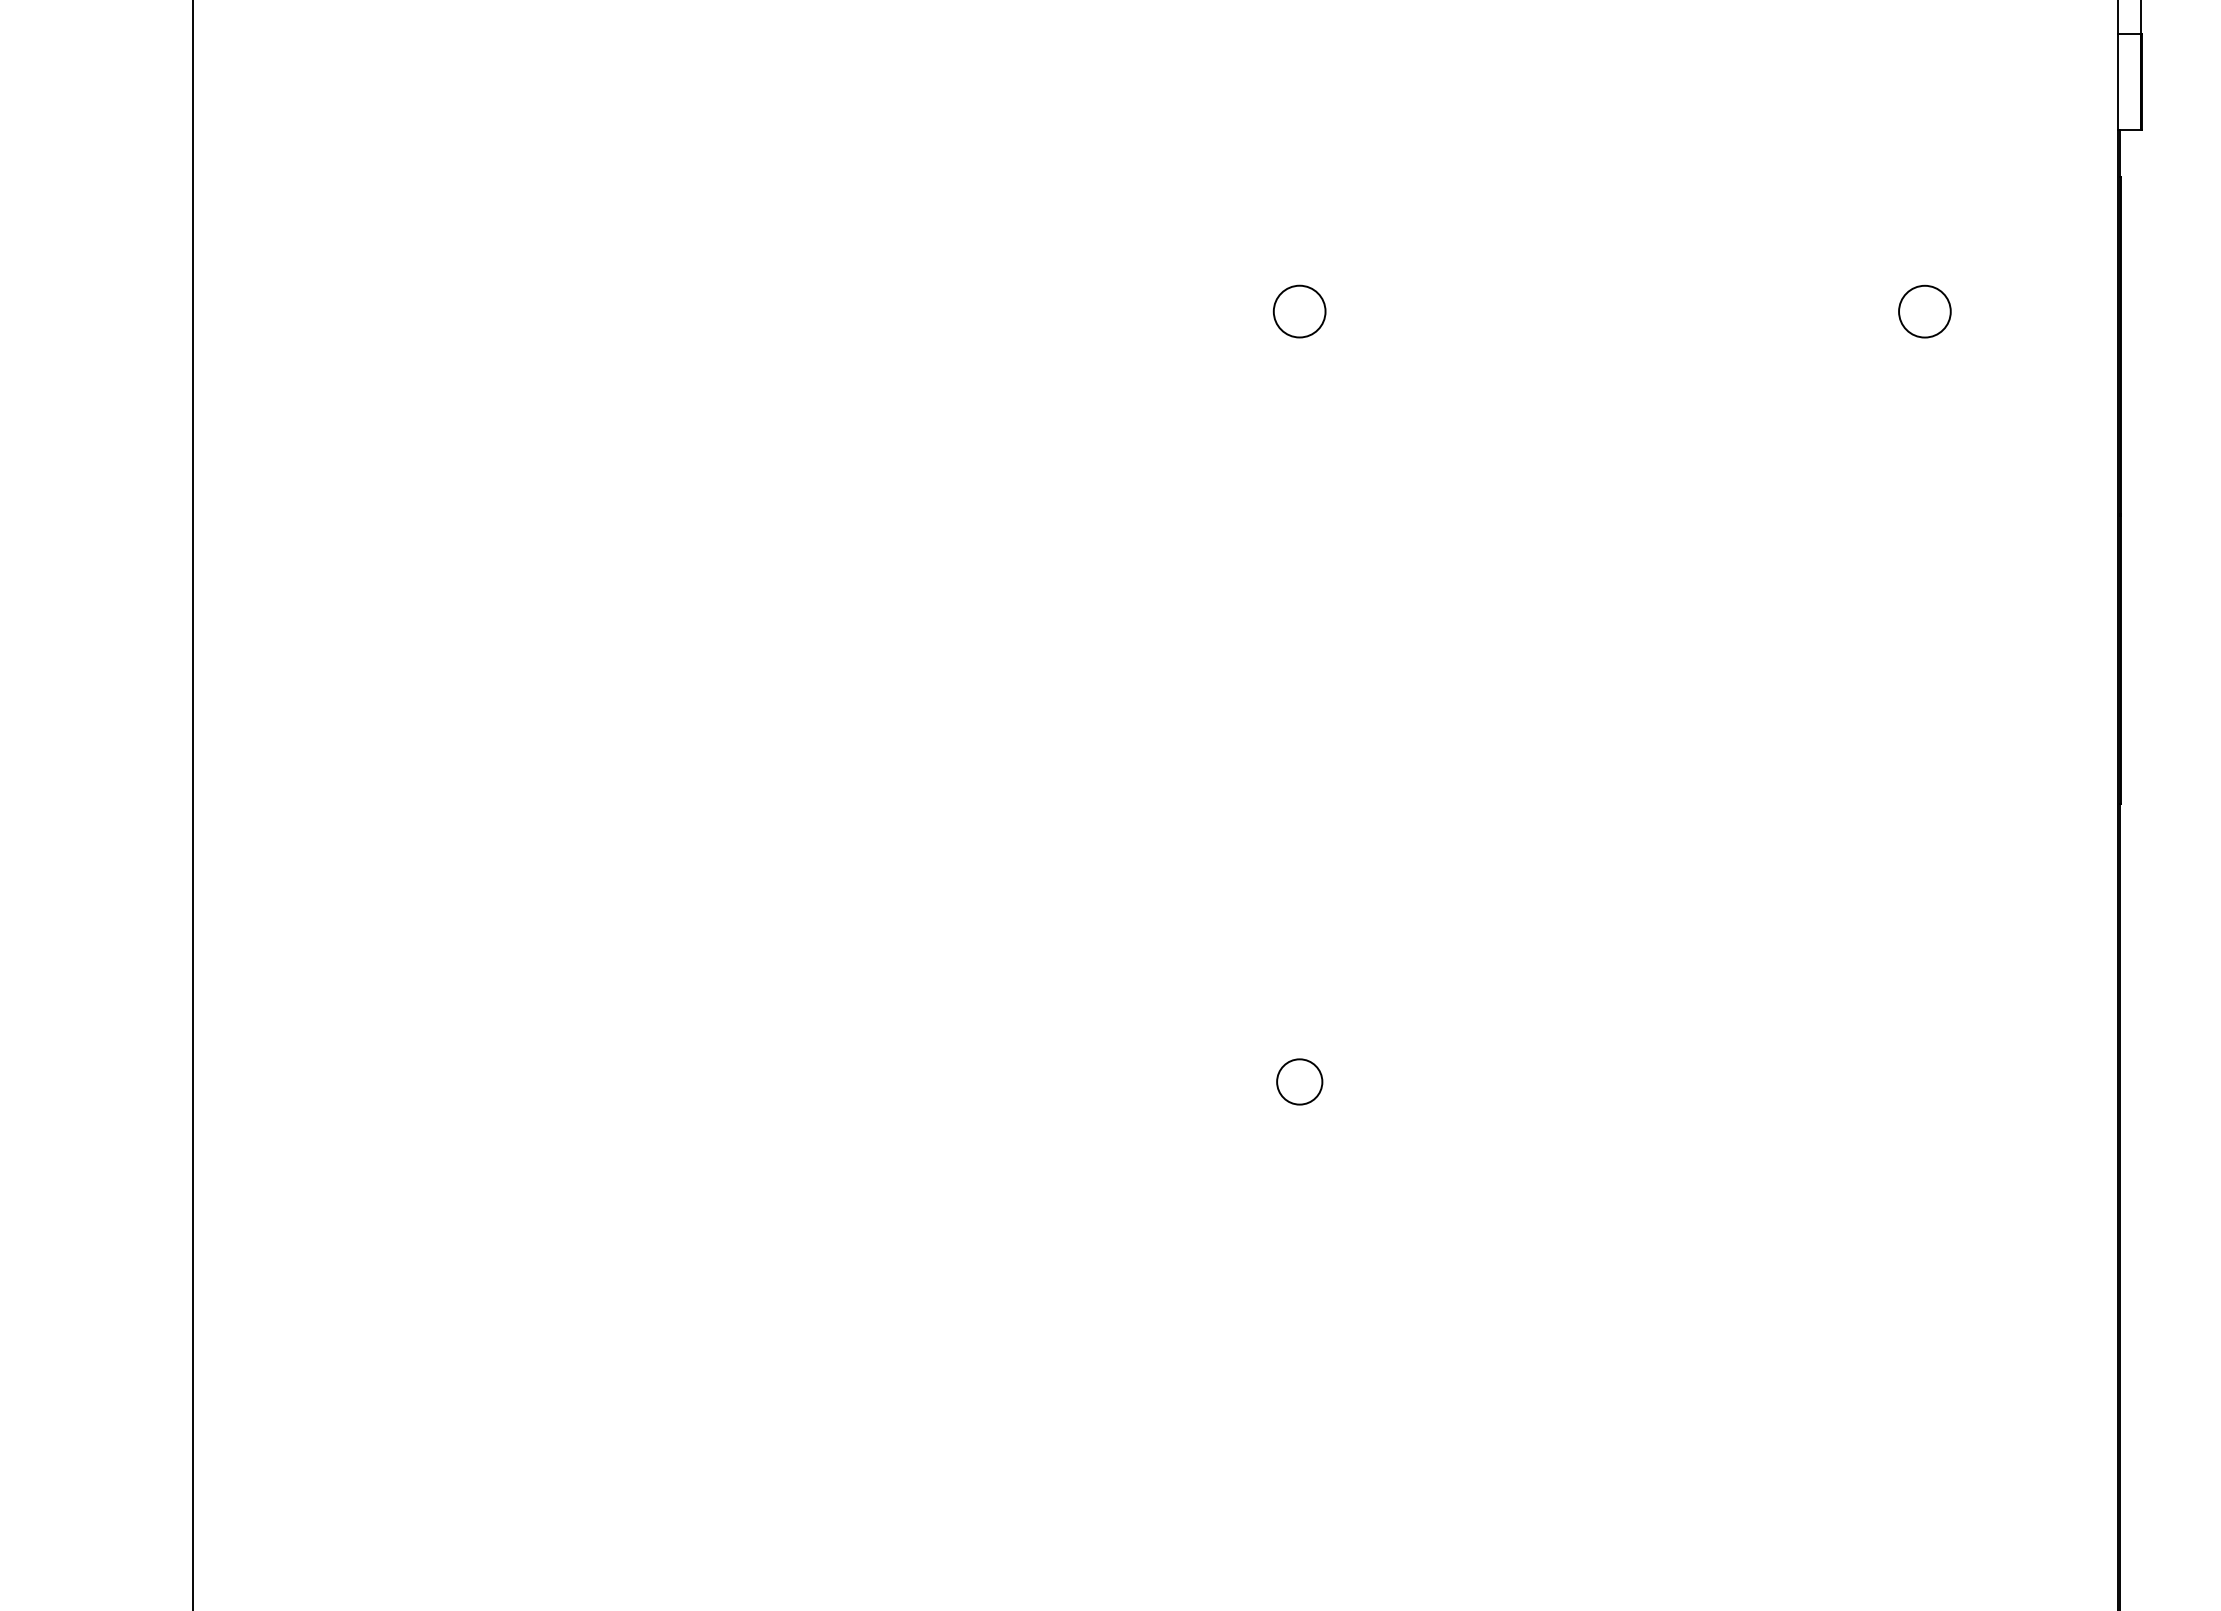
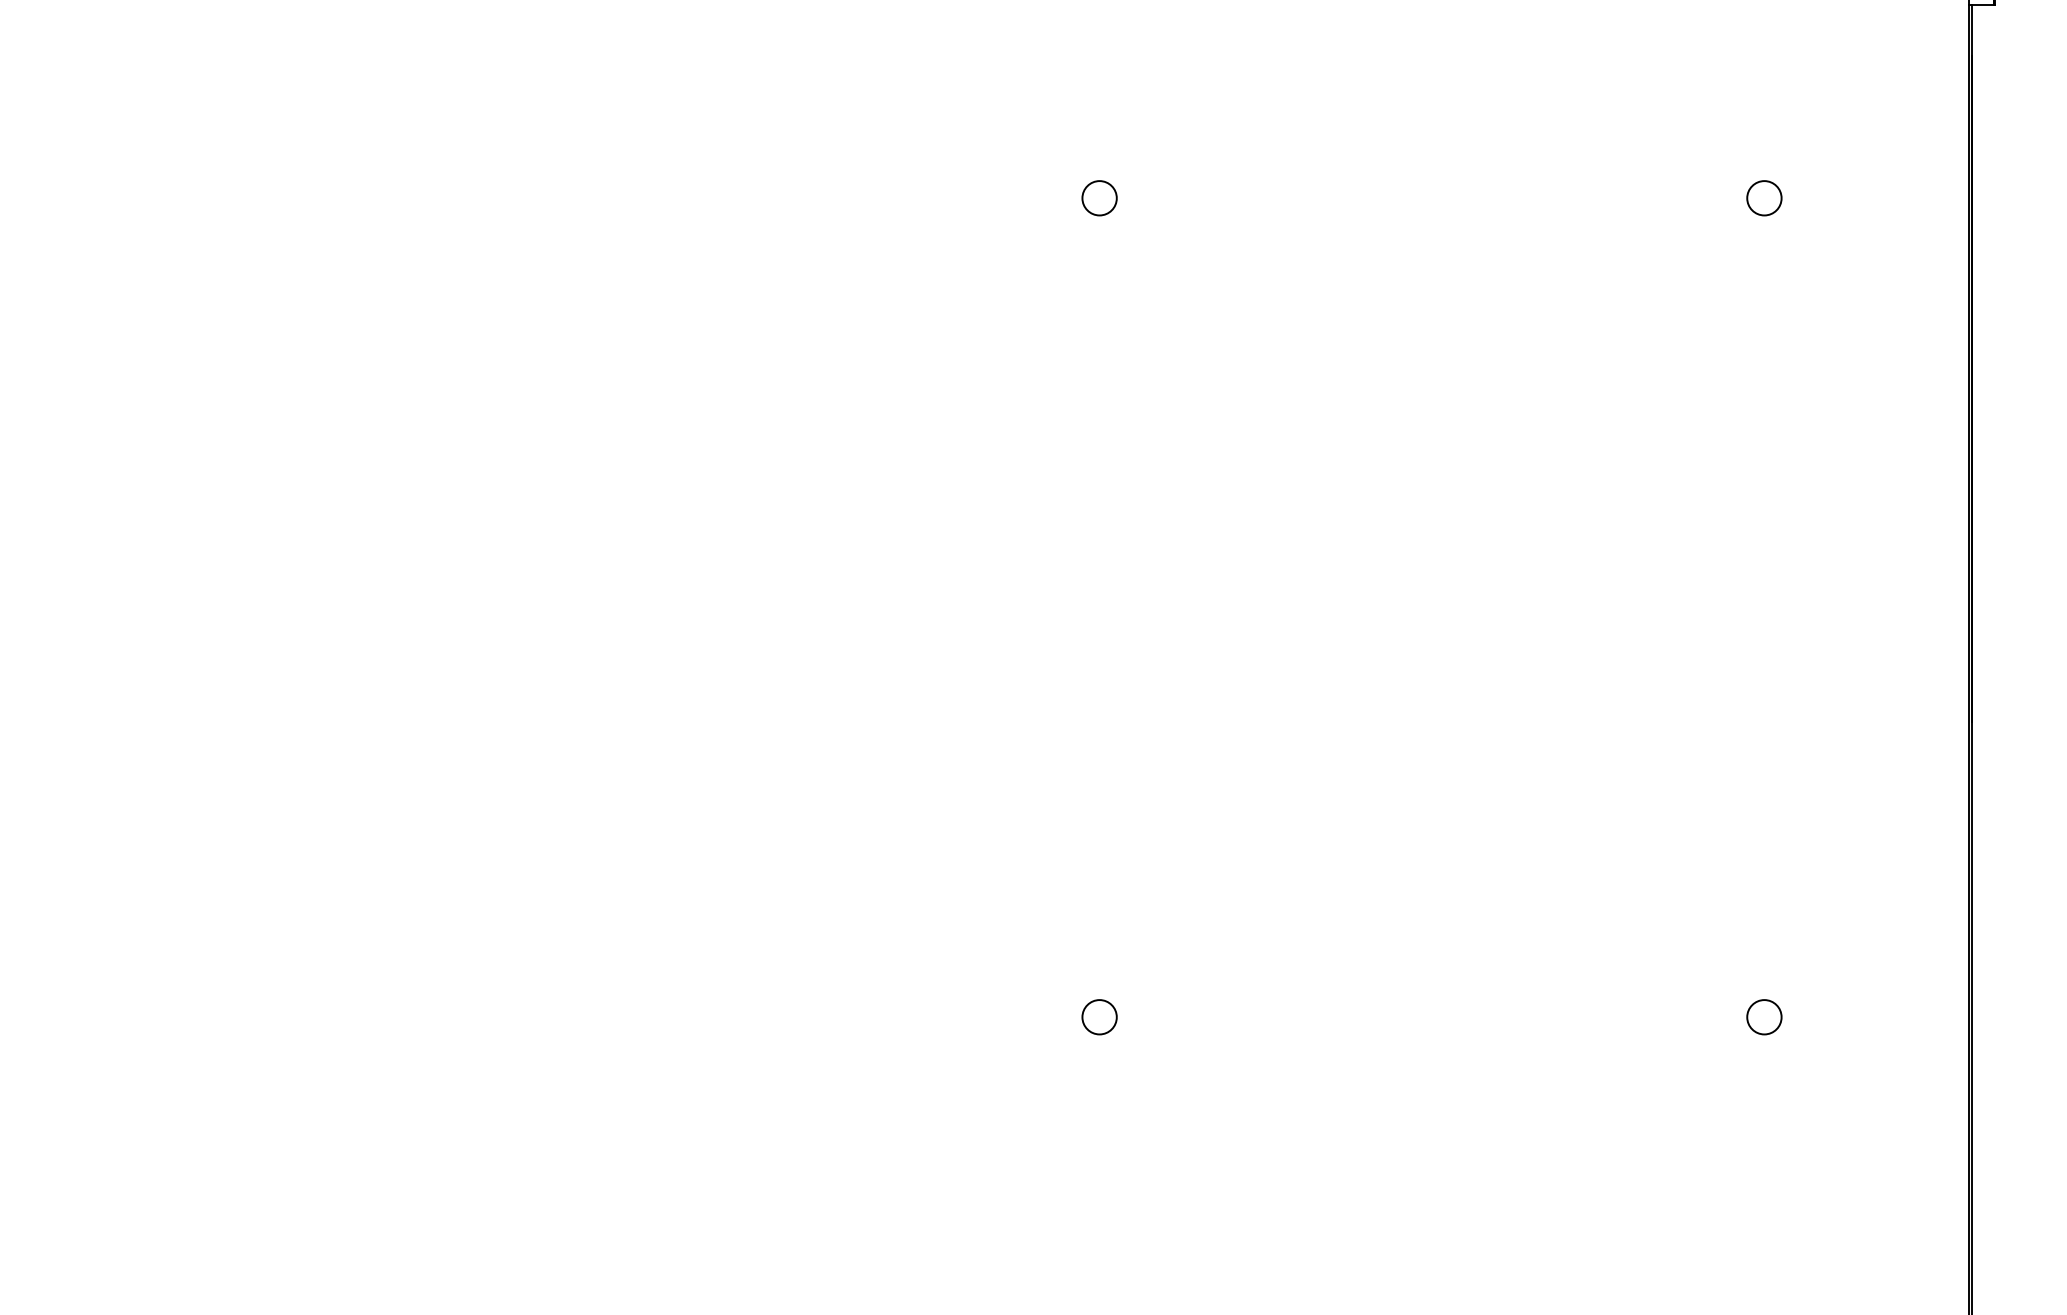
circle: (1299, 311) -> (1099, 198), size x0.62
circle: (1925, 311) -> (1764, 198), size x0.62
circle: (1299, 1082) -> (1099, 1017), size x0.71
circle: (1925, 1082) -> (1764, 1017), added

